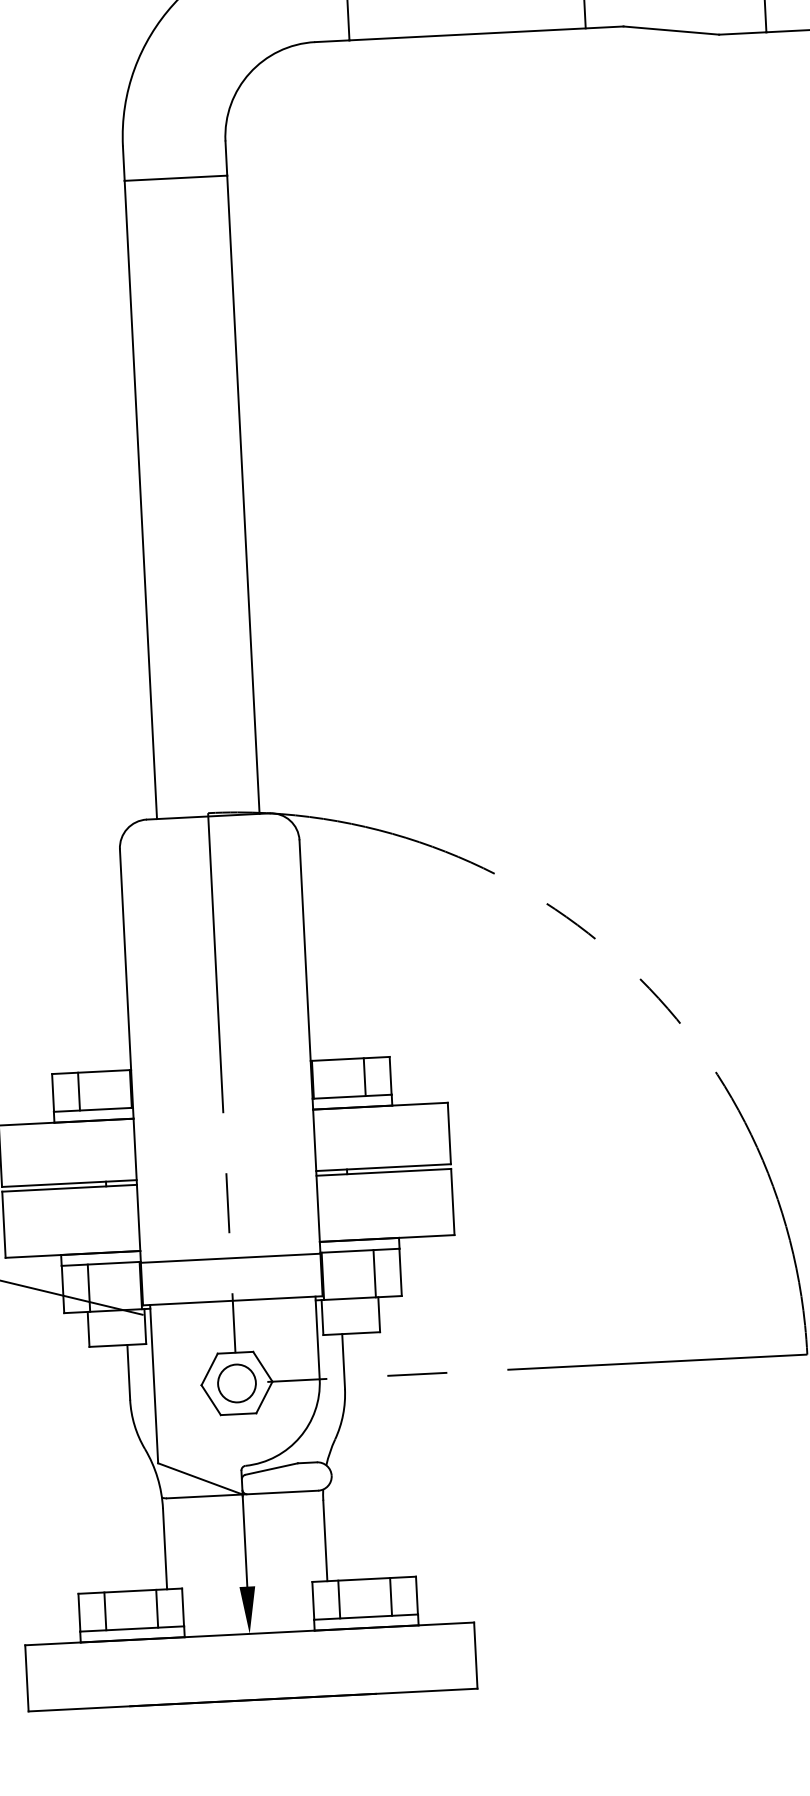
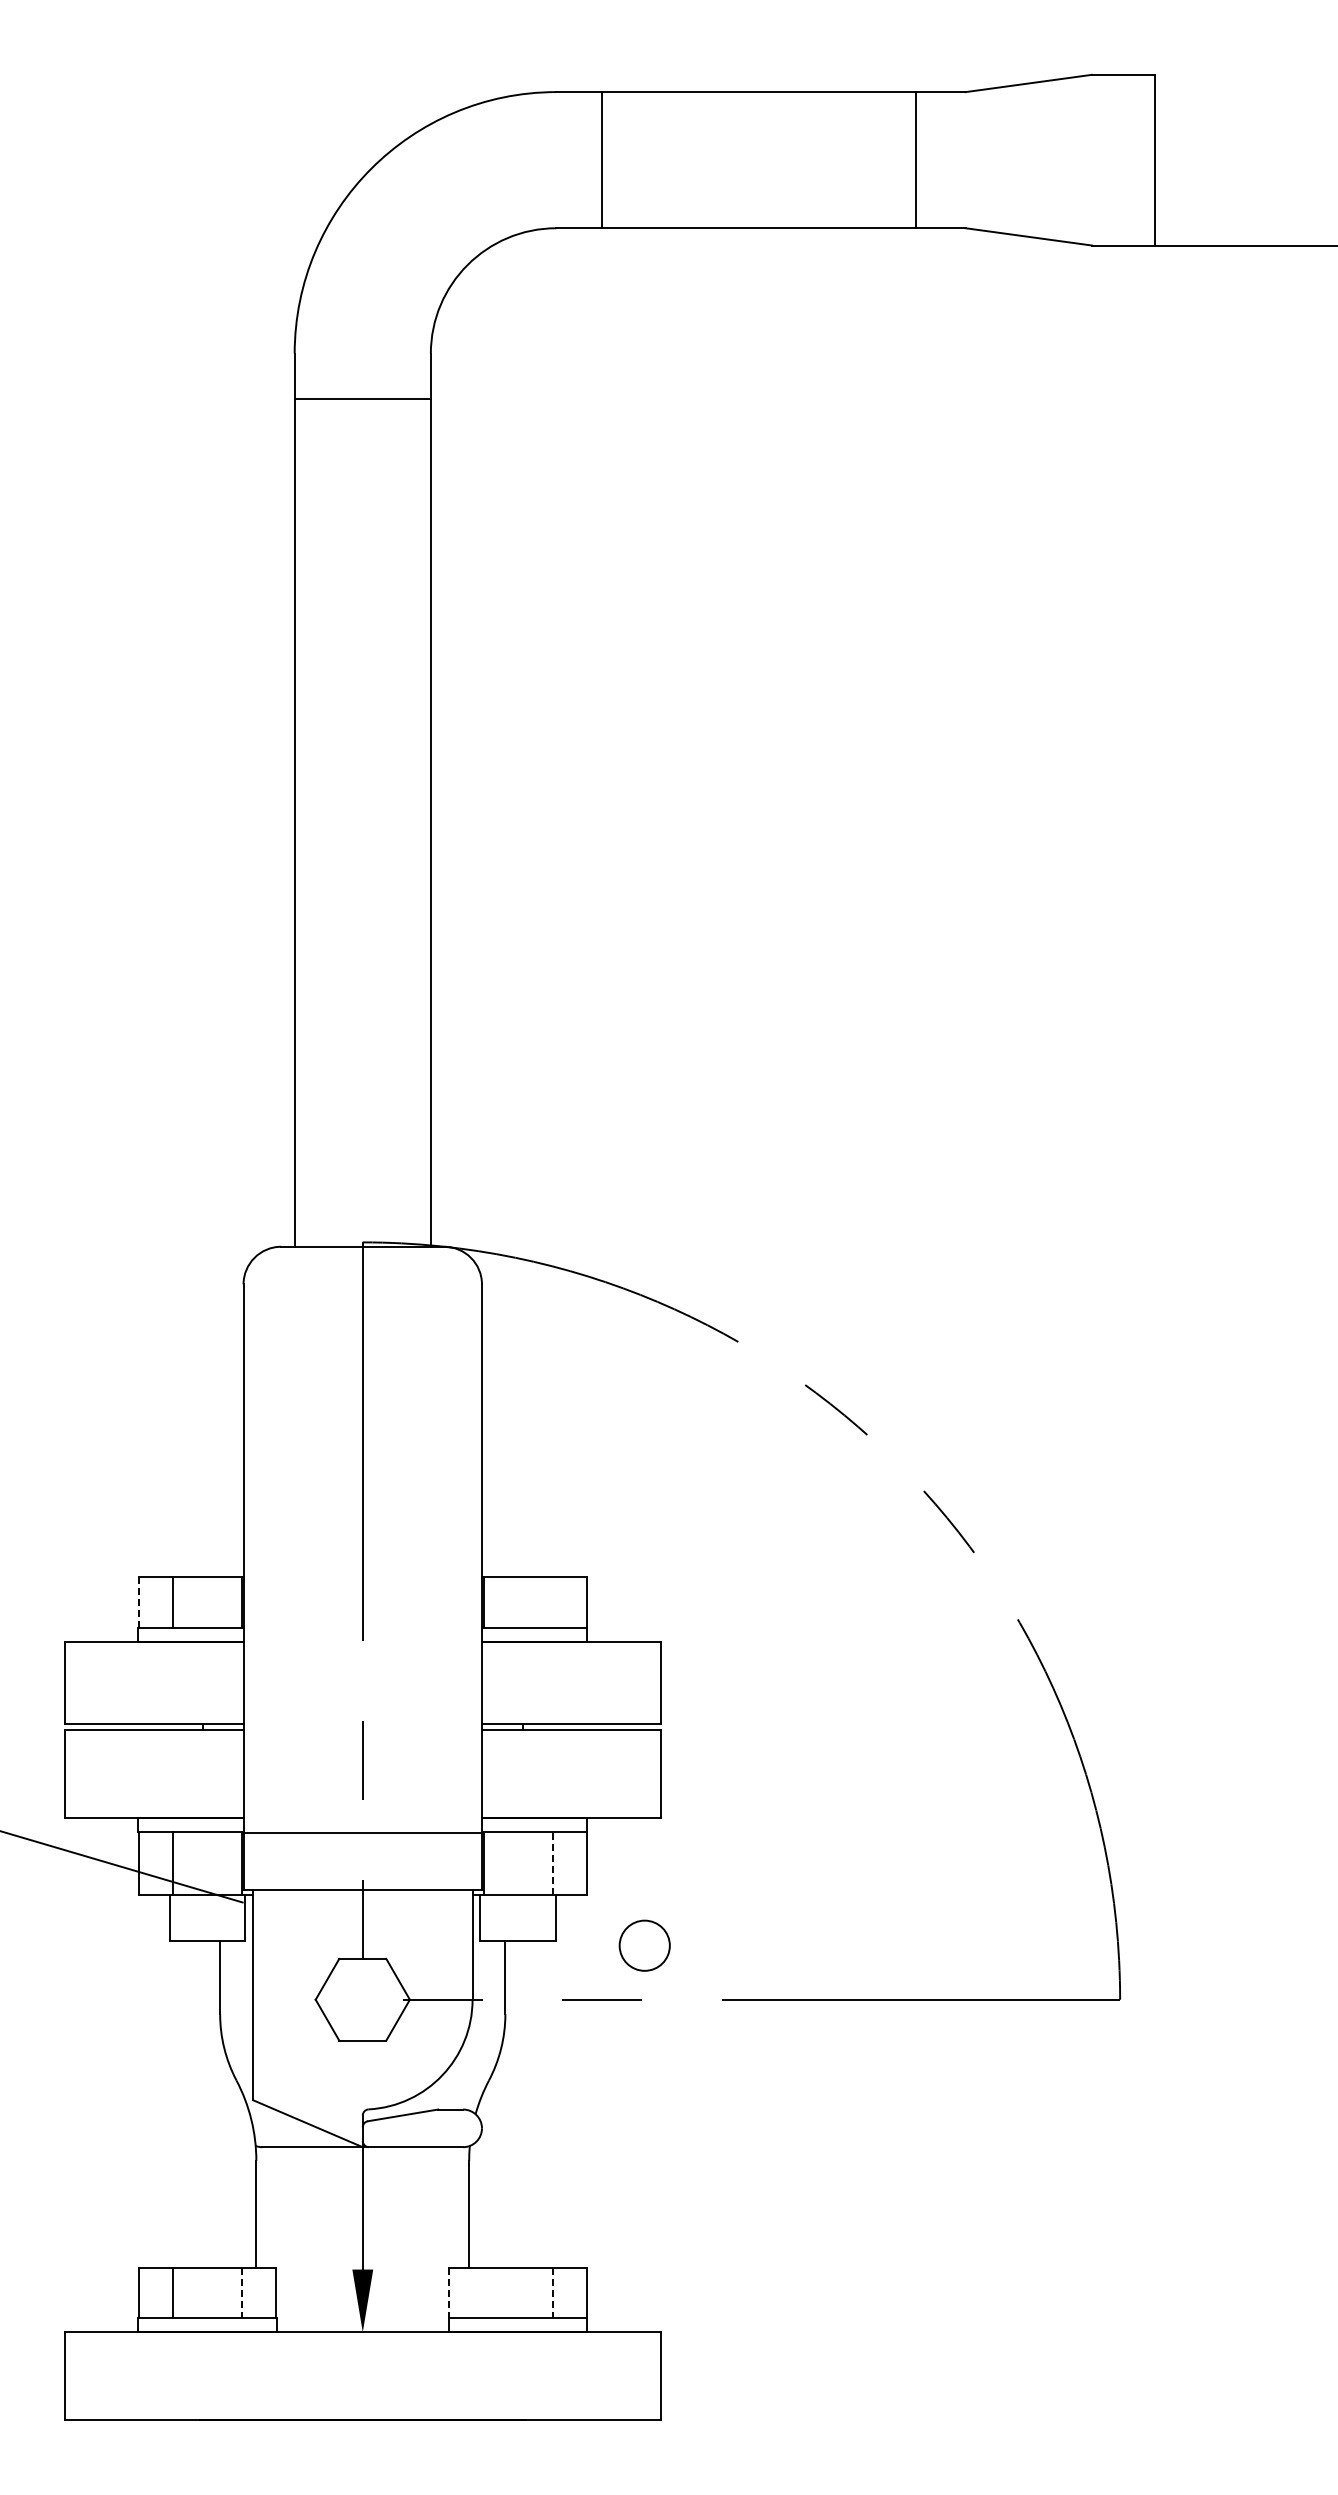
line: (364, 1077) -> (552, 1602), removed
line: (53, 1093) -> (138, 1603), solid -> dashed
line: (374, 1273) -> (552, 1863), solid -> dashed
circle: (236, 1383) -> (644, 1945), moved
line: (391, 1597) -> (552, 2293), solid -> dashed
line: (339, 1599) -> (483, 2292), removed
line: (313, 1601) -> (449, 2293), solid -> dashed
line: (156, 1609) -> (241, 2293), solid -> dashed

